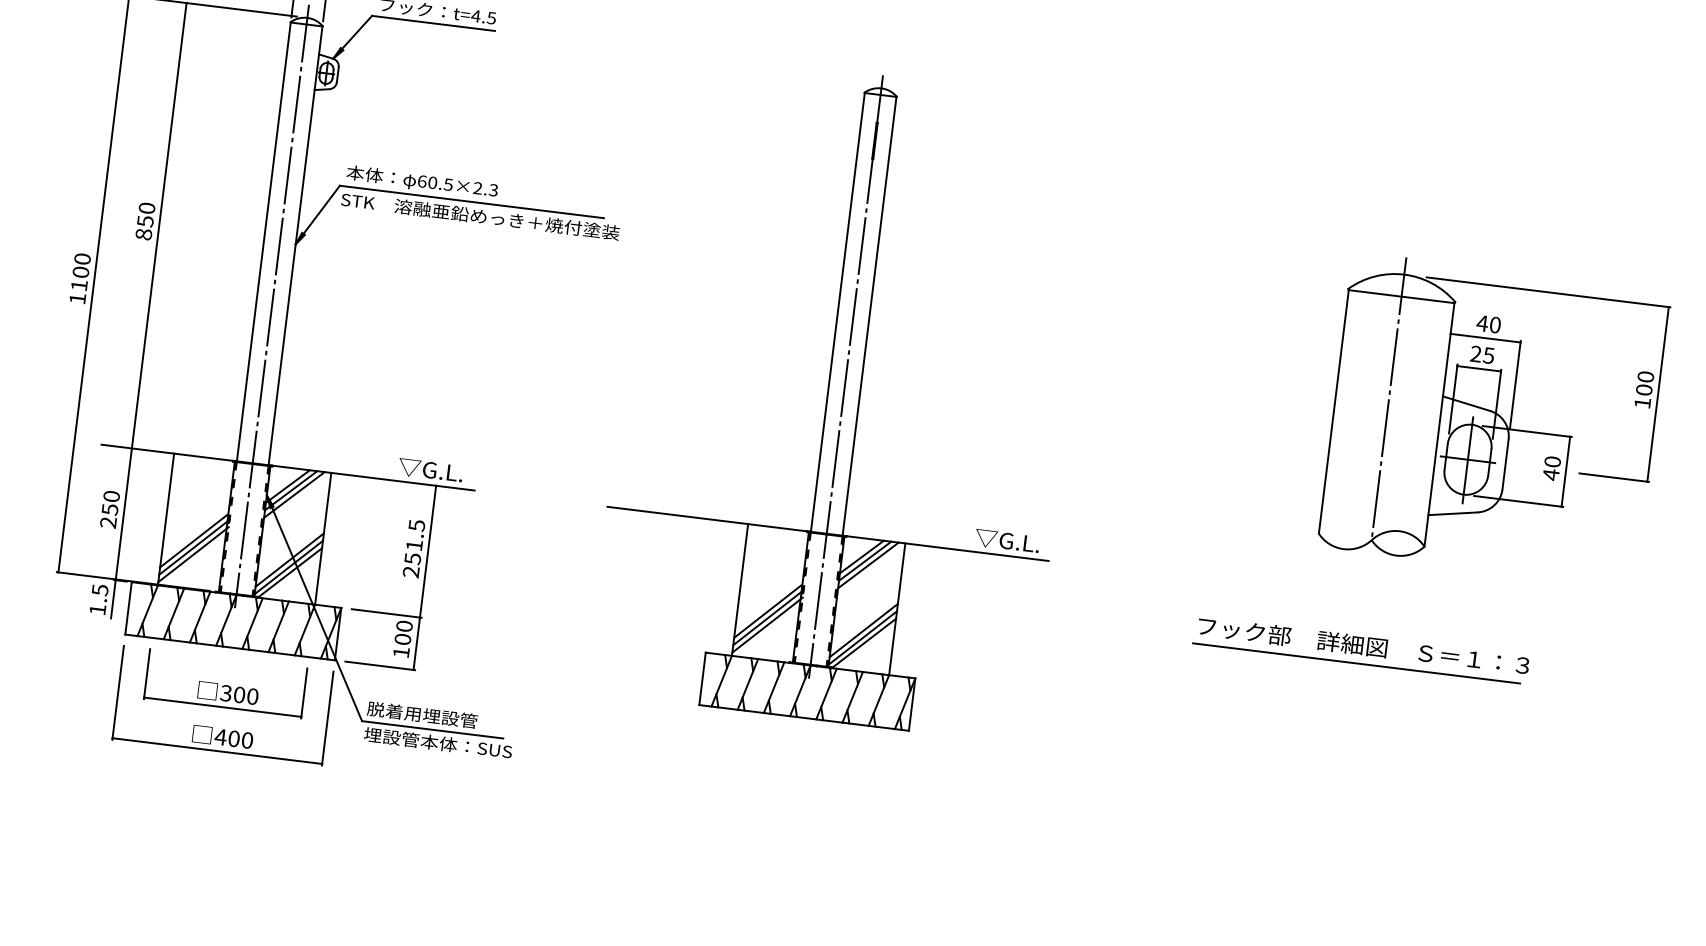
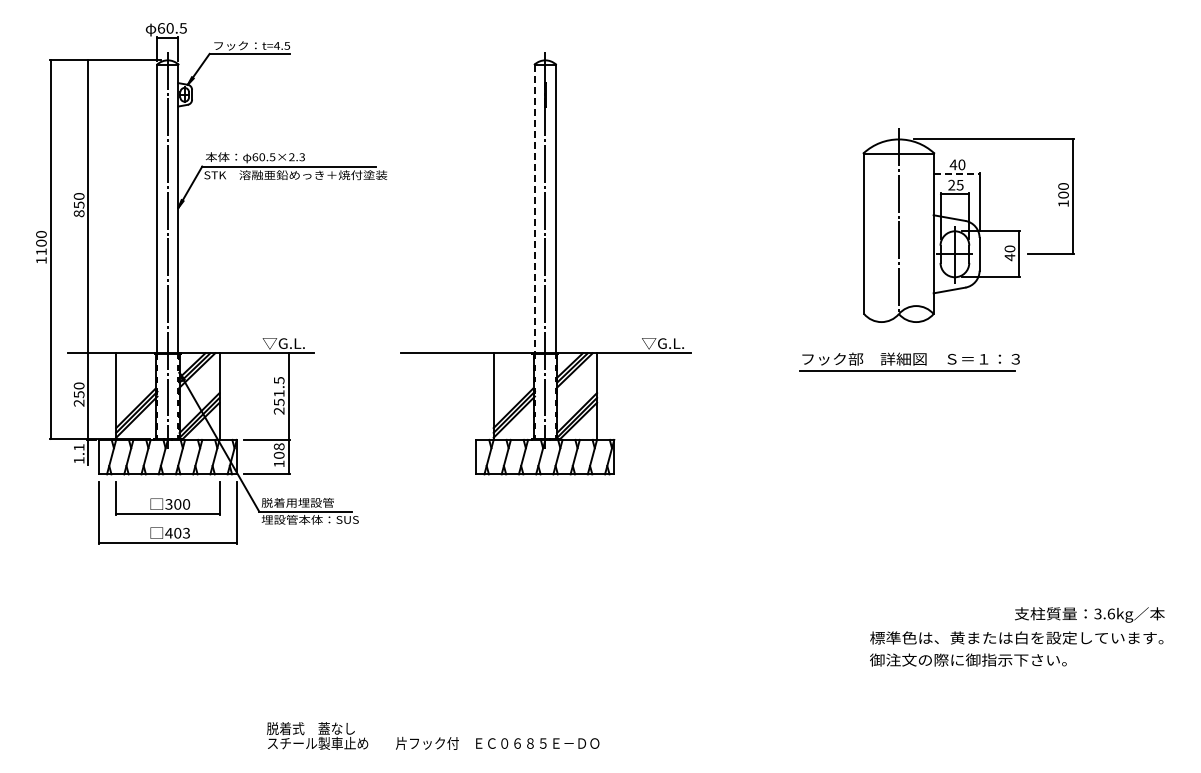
line: (837, 313) -> (534, 209), solid -> dashed
line: (1485, 338) -> (956, 174), solid -> dashed
text: (100, 590) -> (79, 447), 1.5 -> 1.1
text: (405, 625) -> (279, 446), 100 -> 108
part: (1360, 649) -> (909, 361), moved
text: (247, 740) -> (186, 533), 400 -> 403

